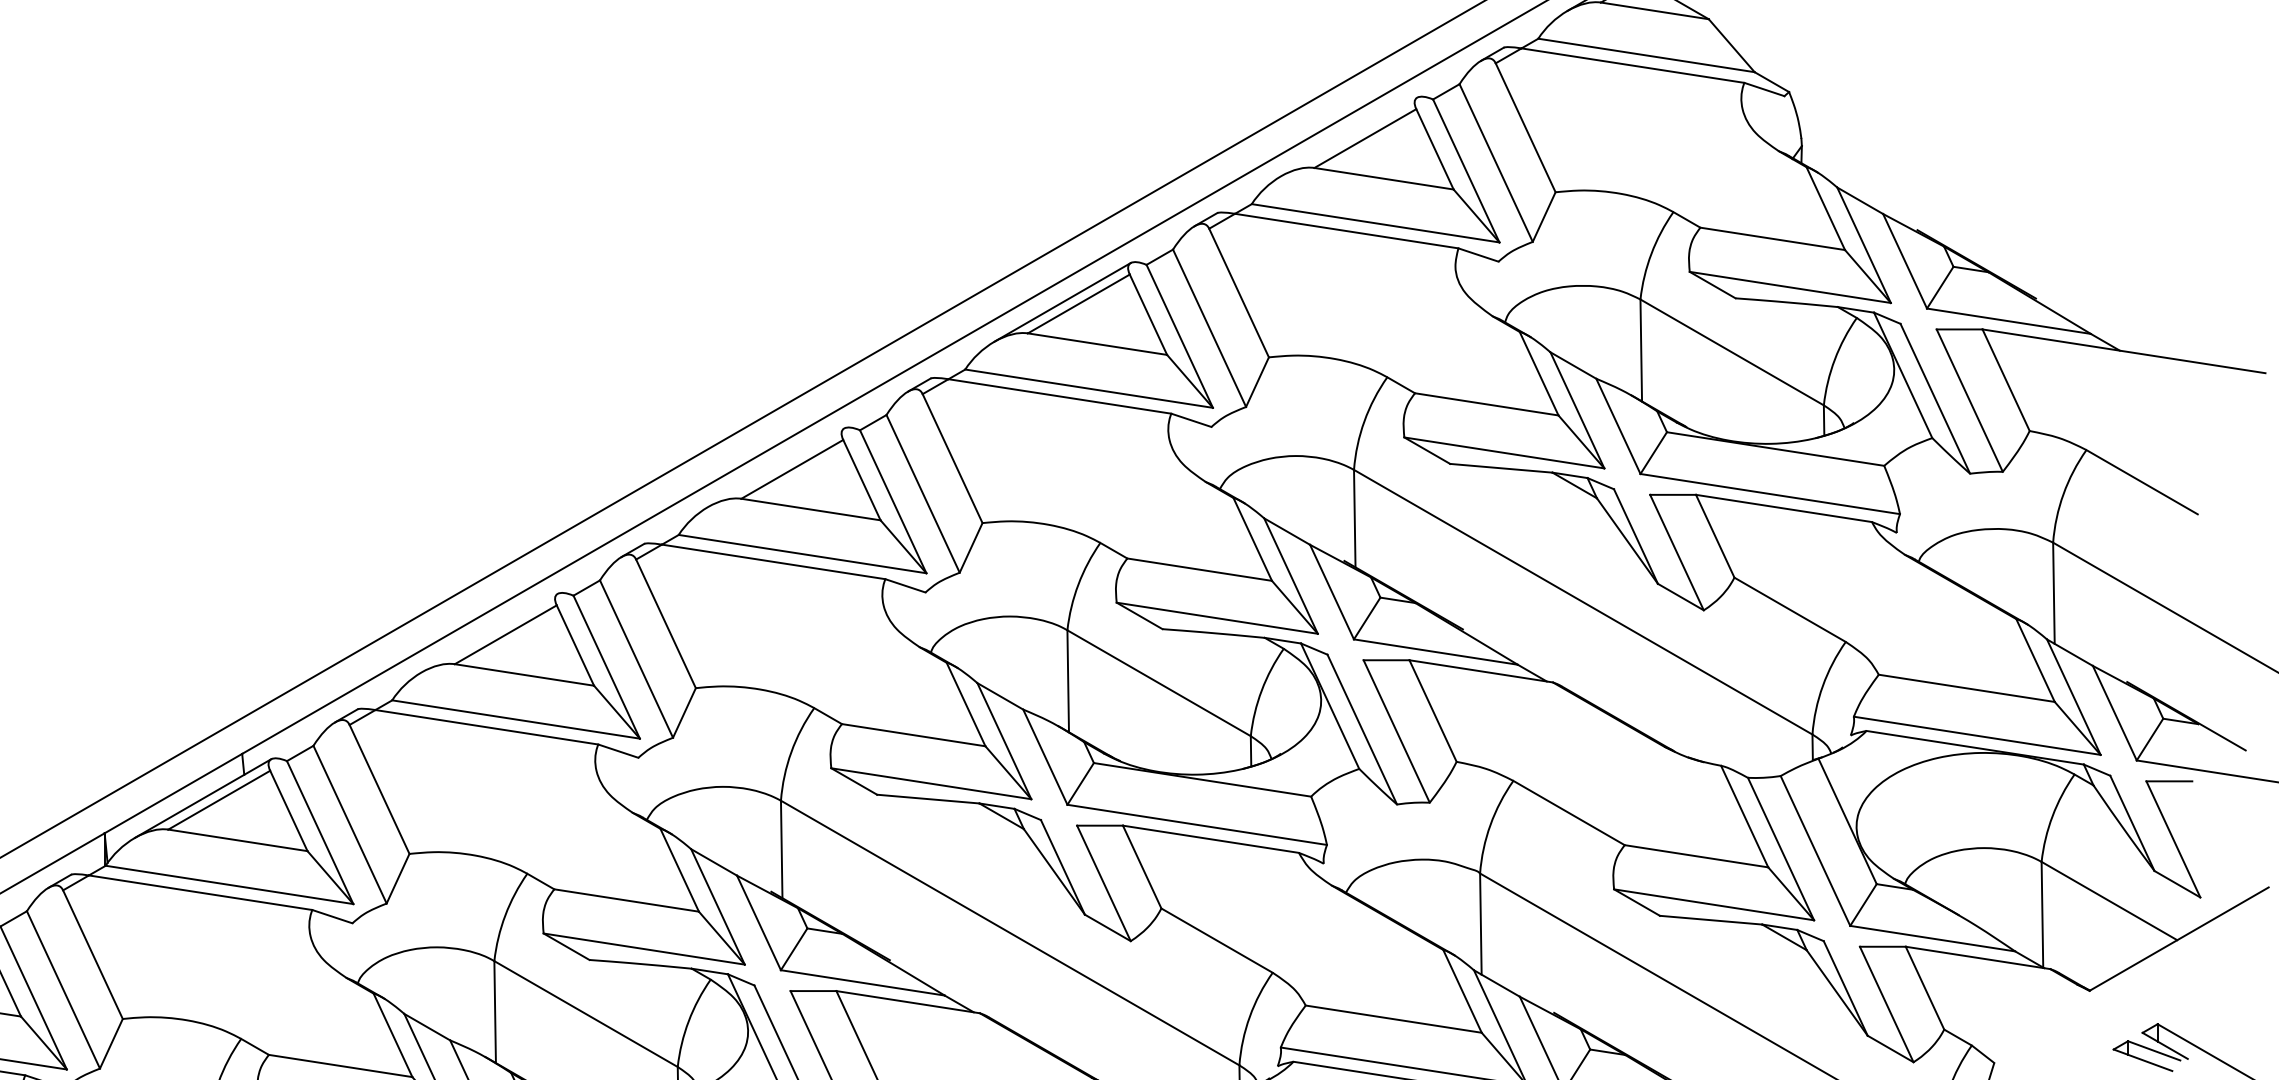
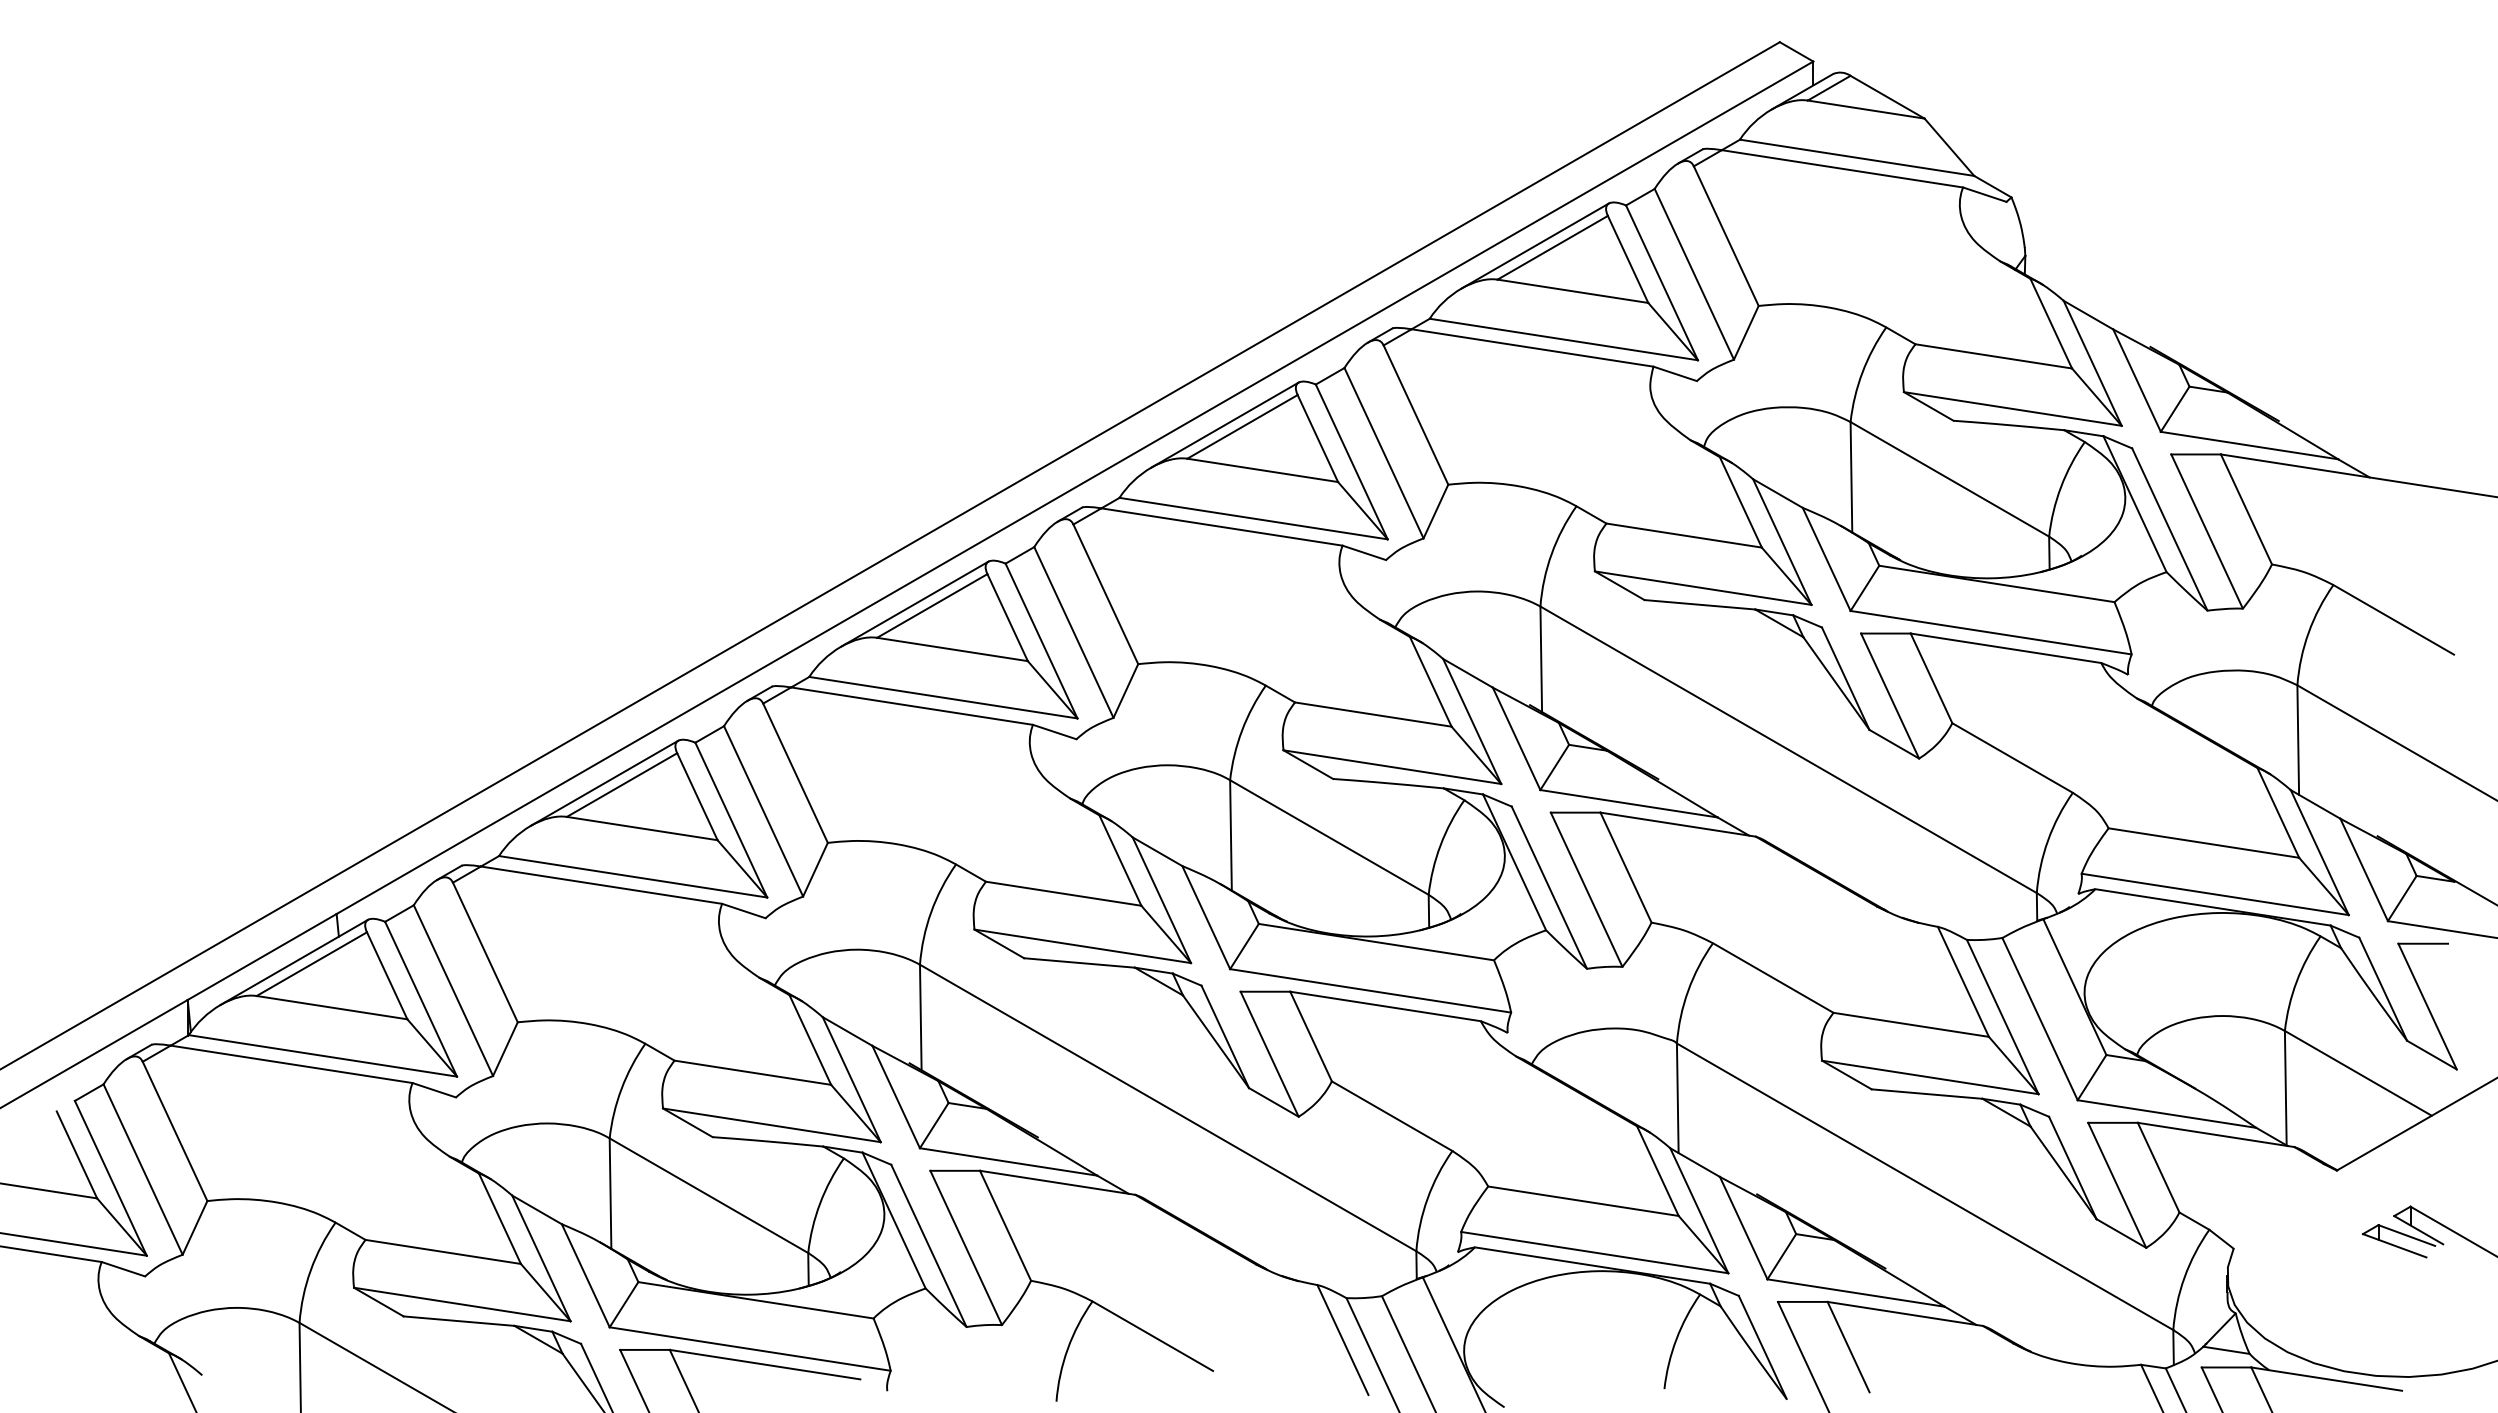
line: (1348, 136) -> (1534, 245), added
line: (775, 467) -> (914, 603), added
line: (489, 632) -> (604, 782), added

